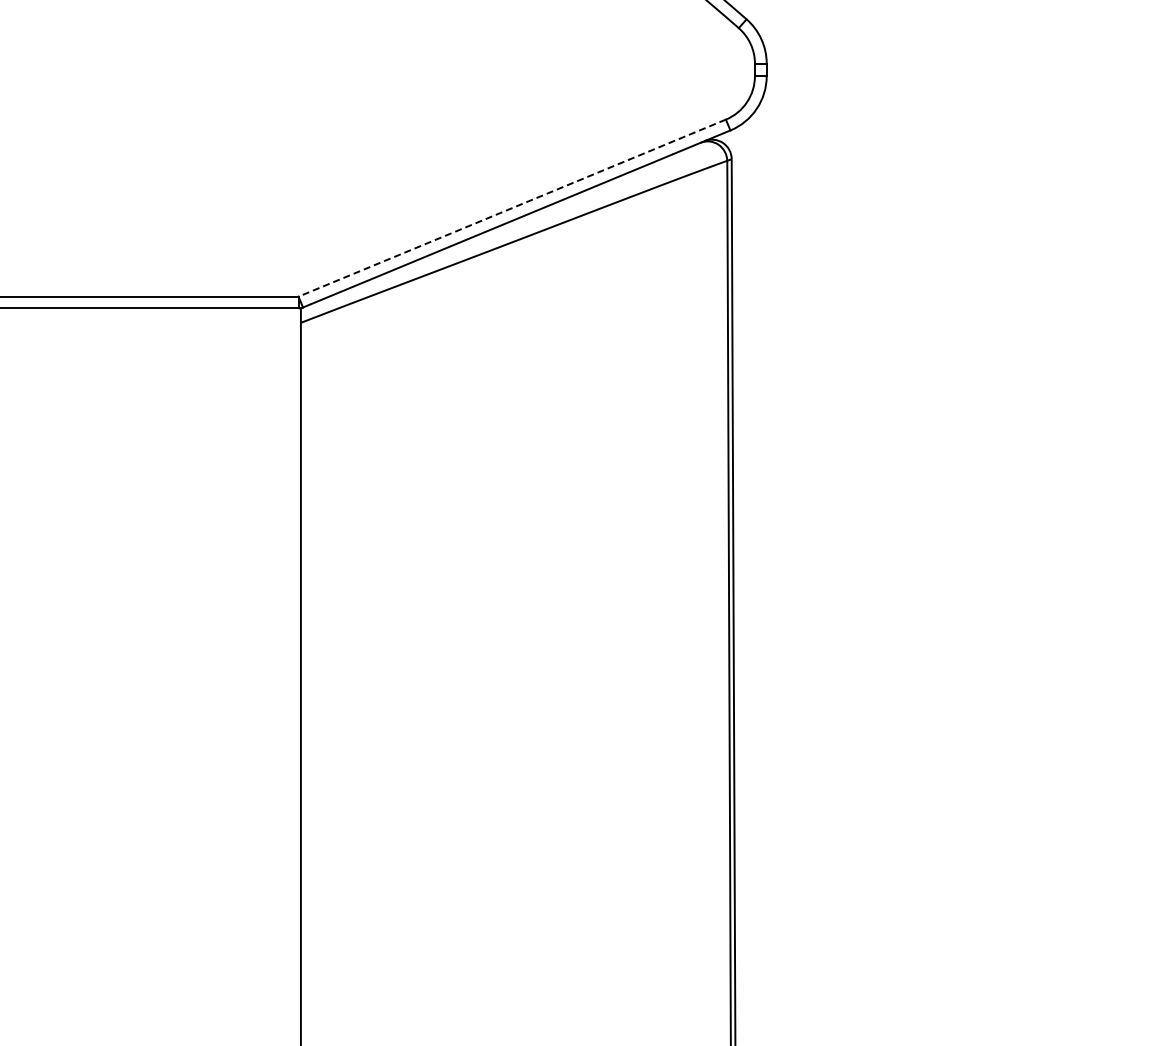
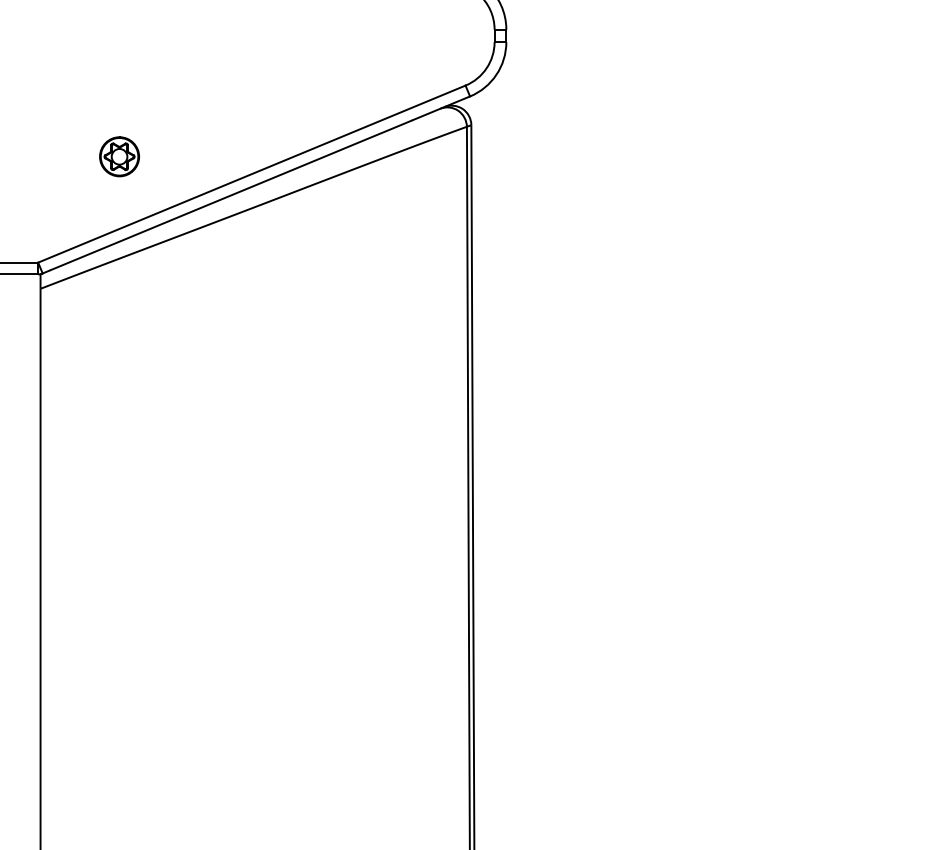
part: (379, 190) -> (119, 156), added
line: (511, 208) -> (251, 174), dashed -> solid

